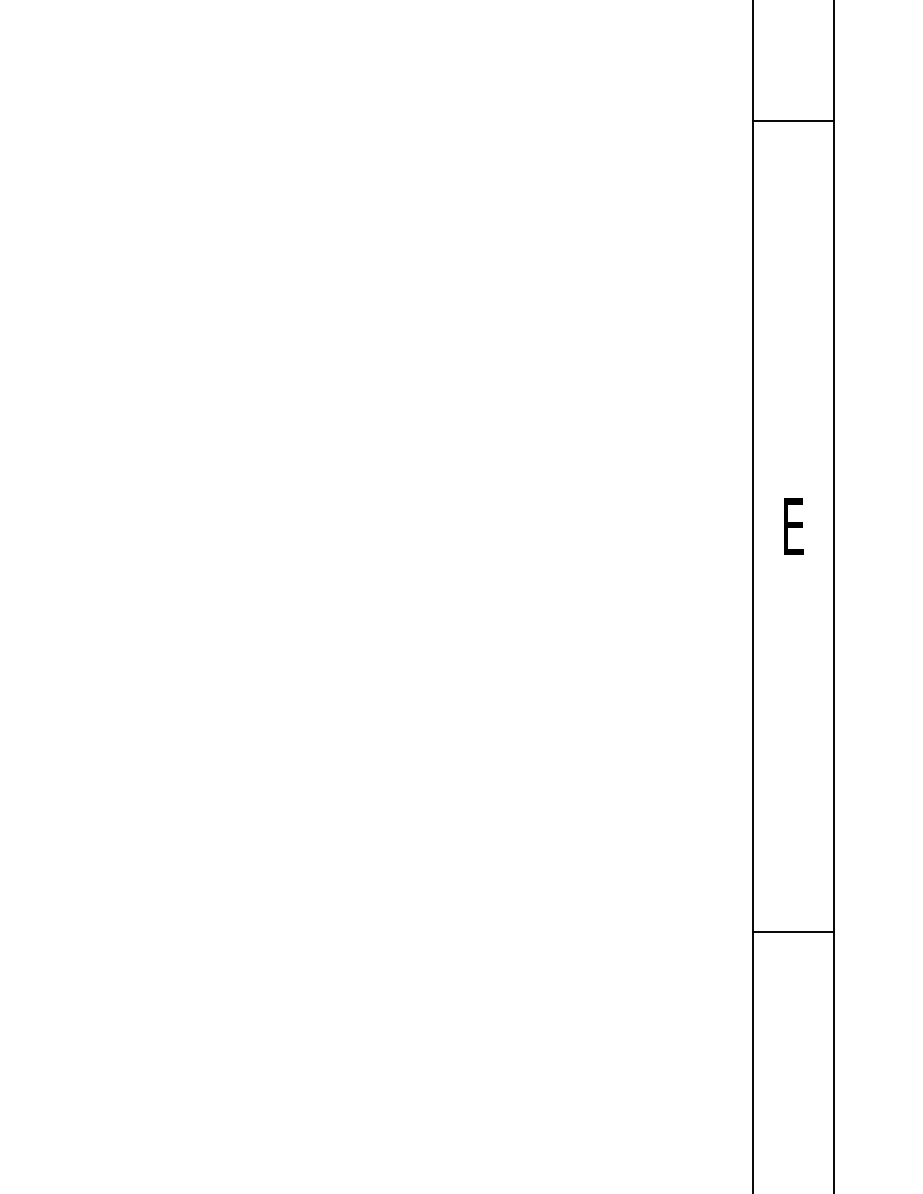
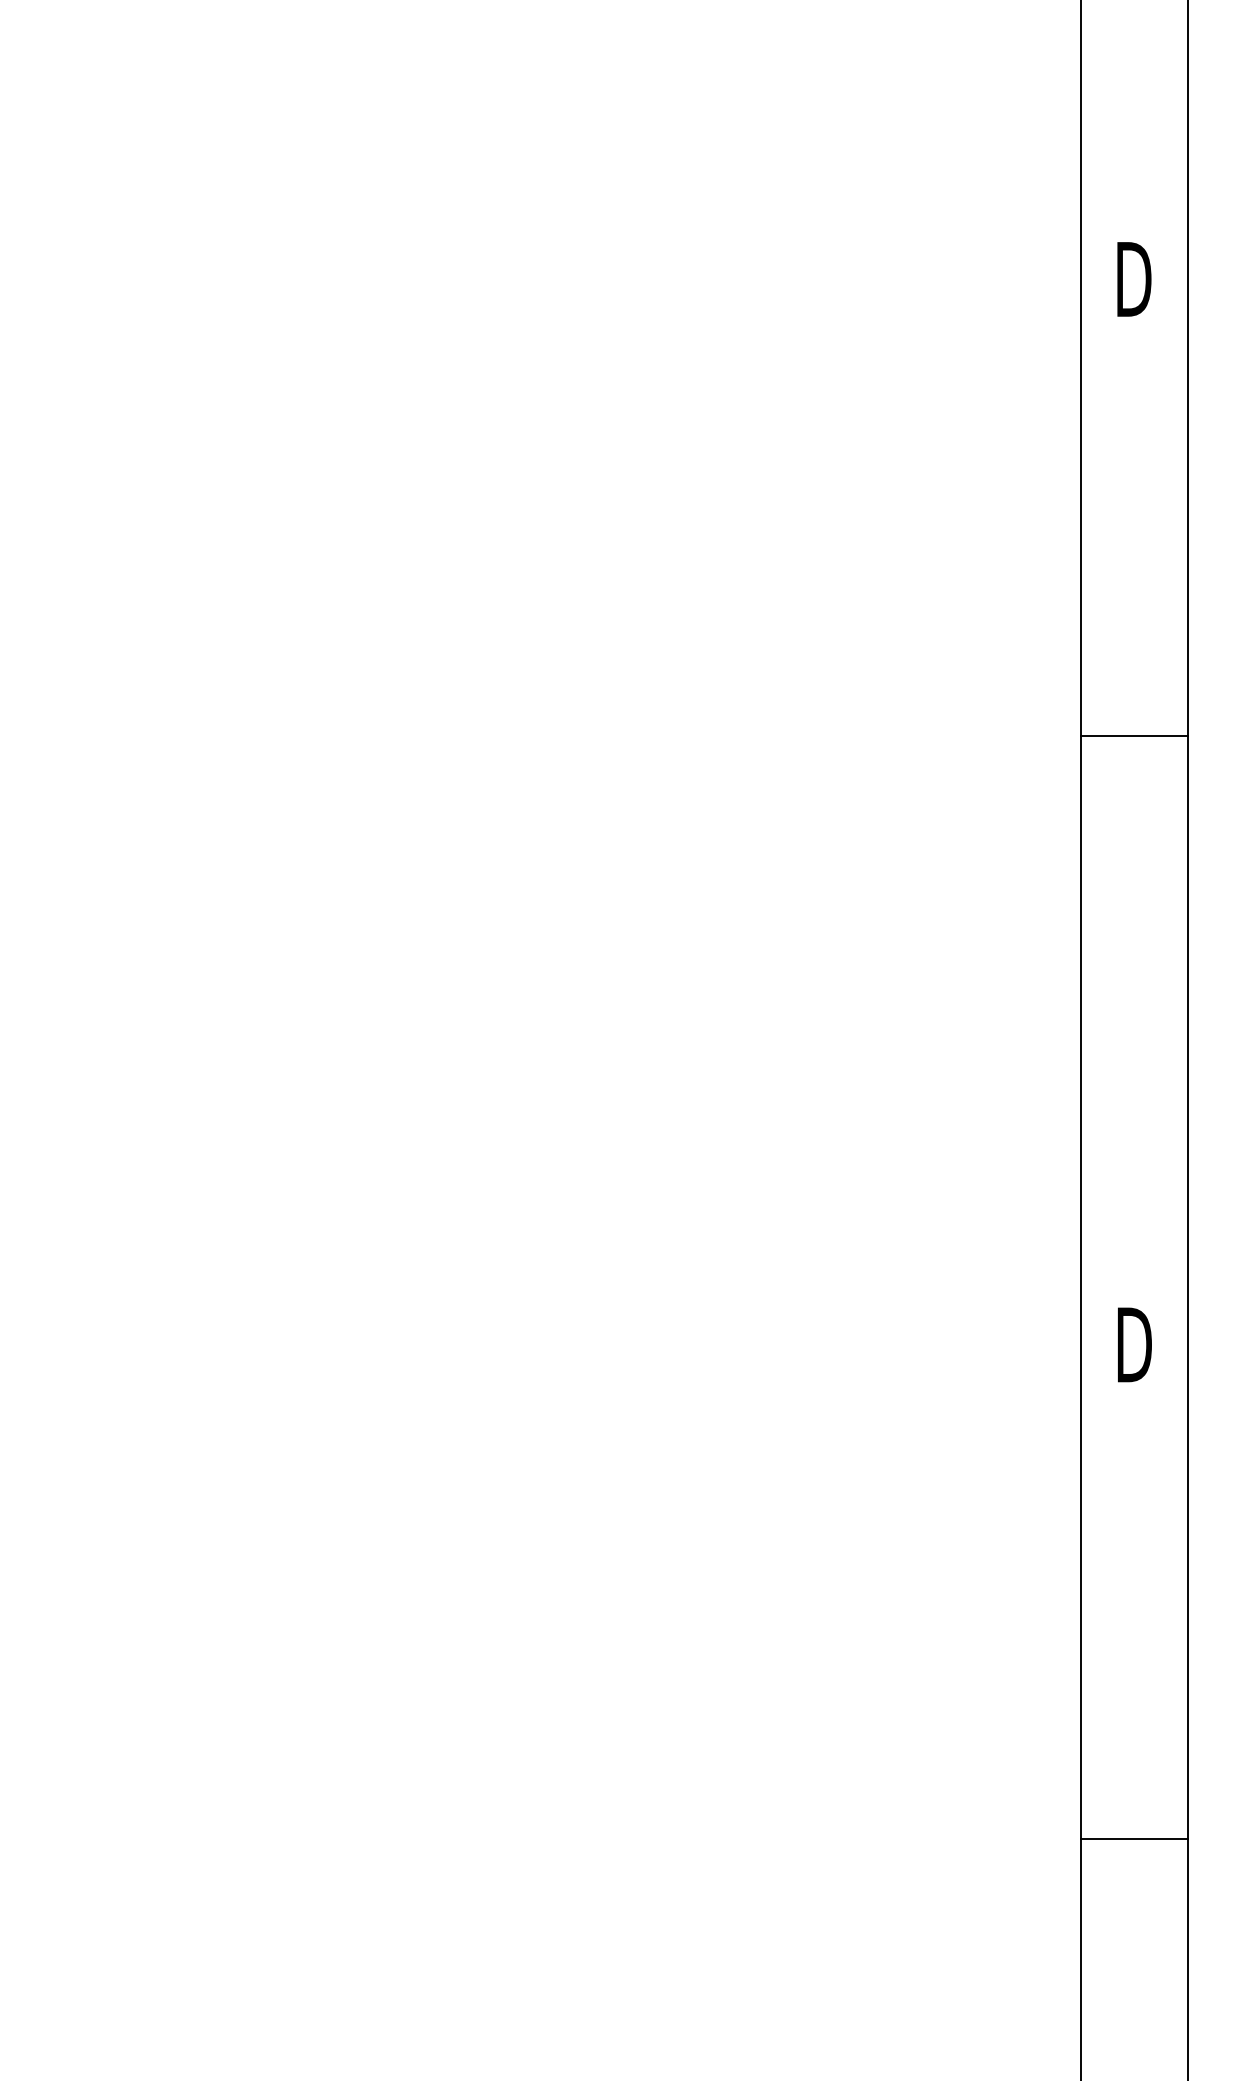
line: (792, 121) -> (1133, 736), moved
text: (793, 526) -> (1134, 1344), E -> D
line: (792, 932) -> (1133, 1838), moved

